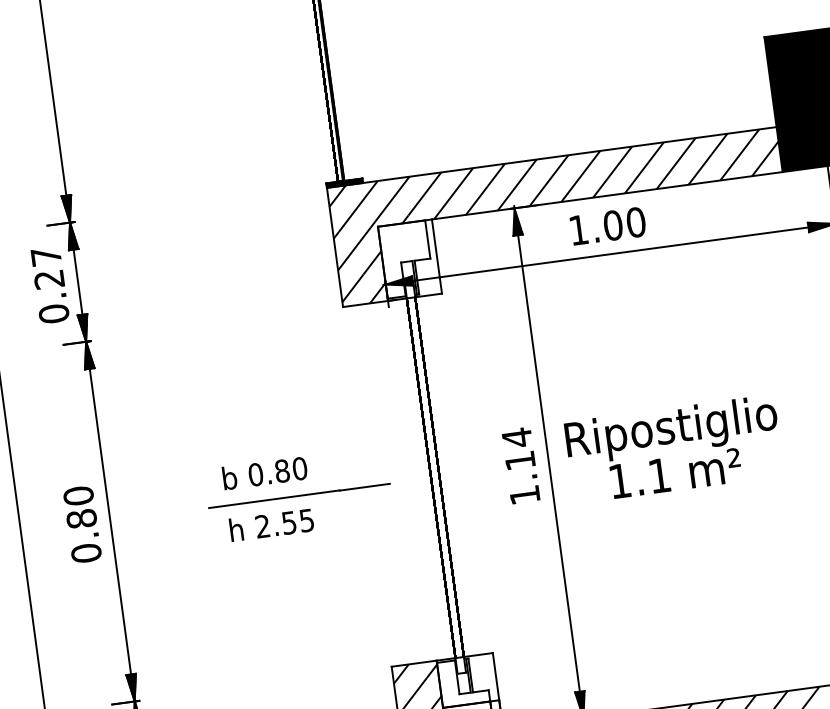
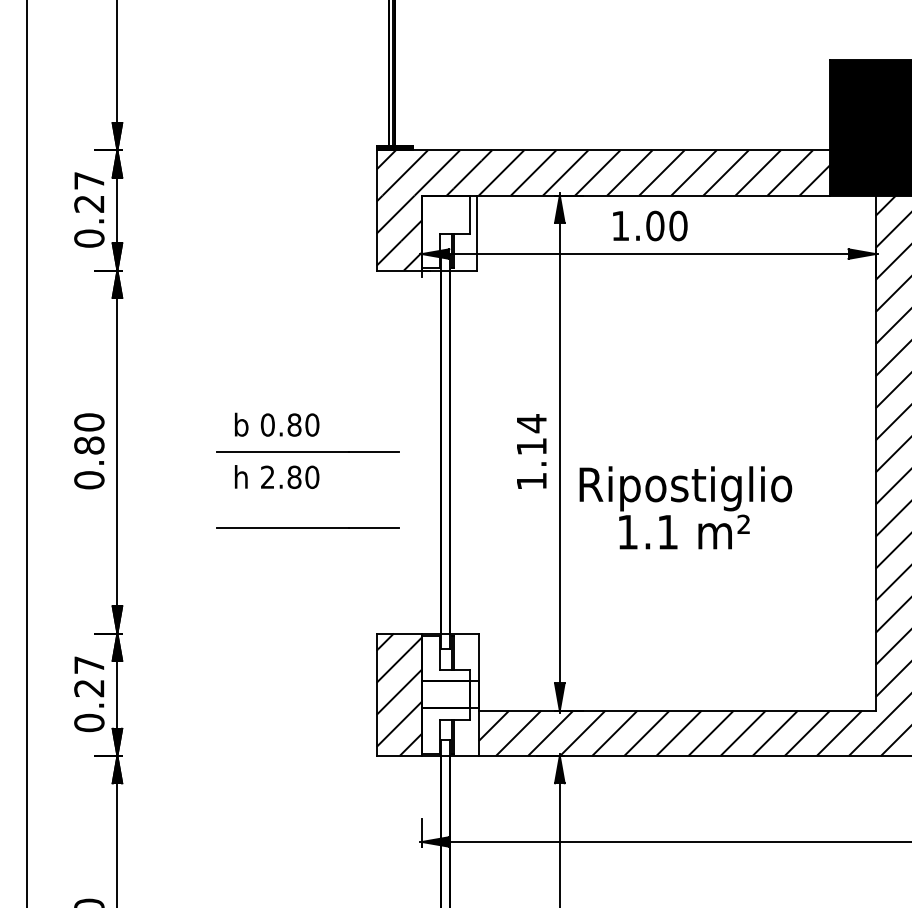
text: (673, 448) -> (685, 507), moved
text: (298, 520) -> (303, 476), 2.55 -> 2.80
line: (308, 570) -> (307, 527), added

